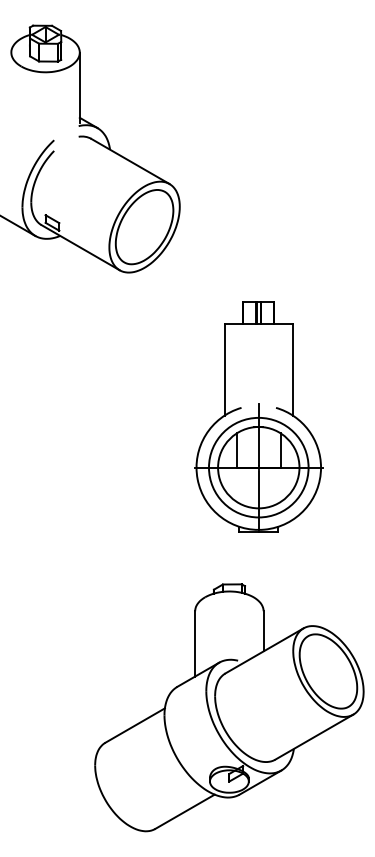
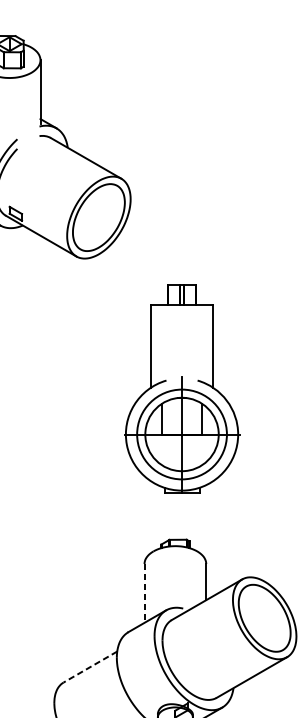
part: (258, 416) -> (181, 388), moved
line: (195, 643) -> (144, 593), solid -> dashed
line: (134, 725) -> (89, 666), solid -> dashed

